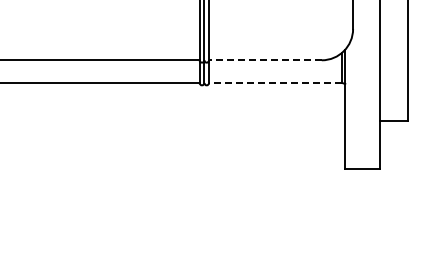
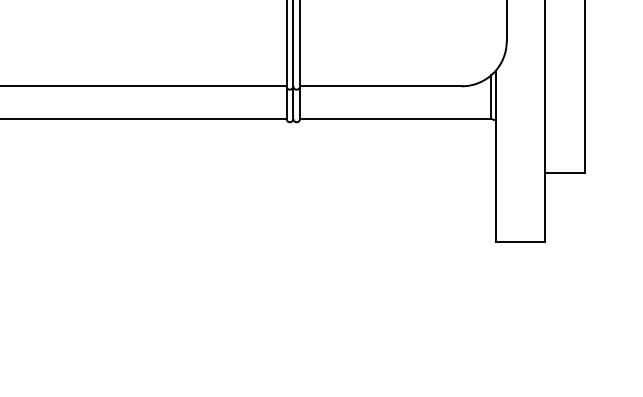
line: (264, 60) -> (379, 86), dashed -> solid
line: (275, 83) -> (395, 119), dashed -> solid

